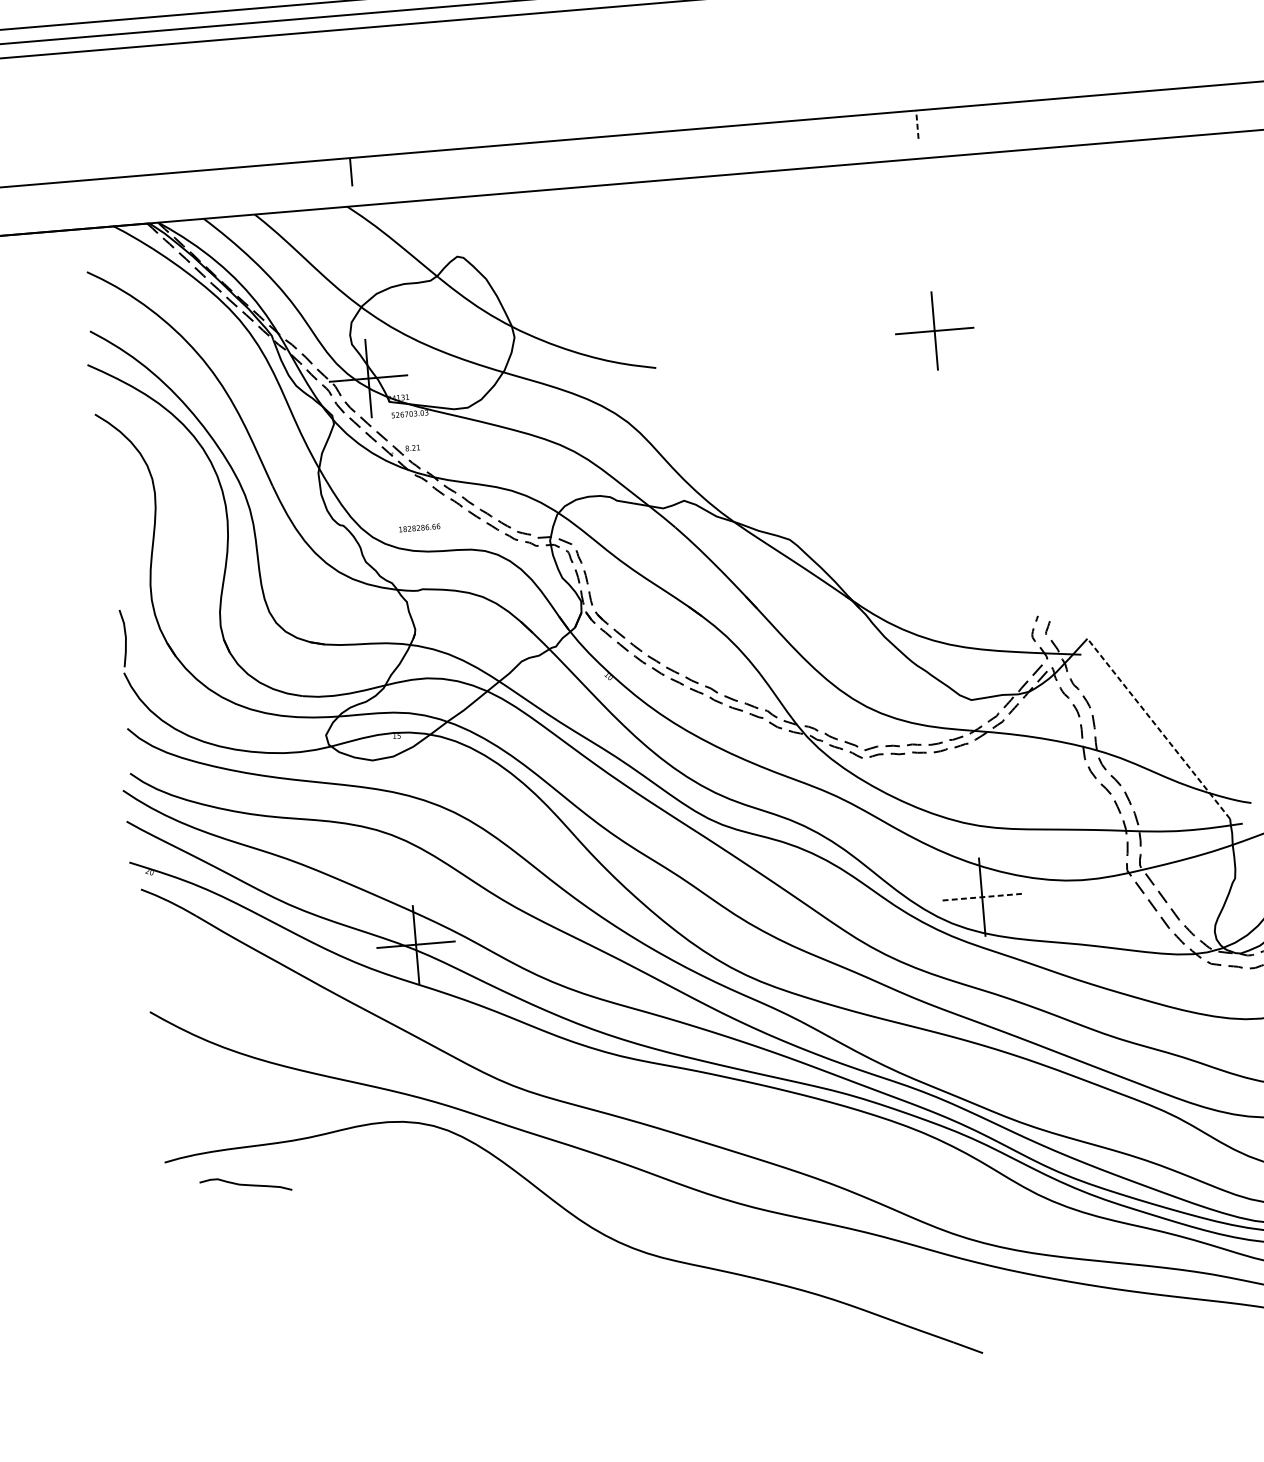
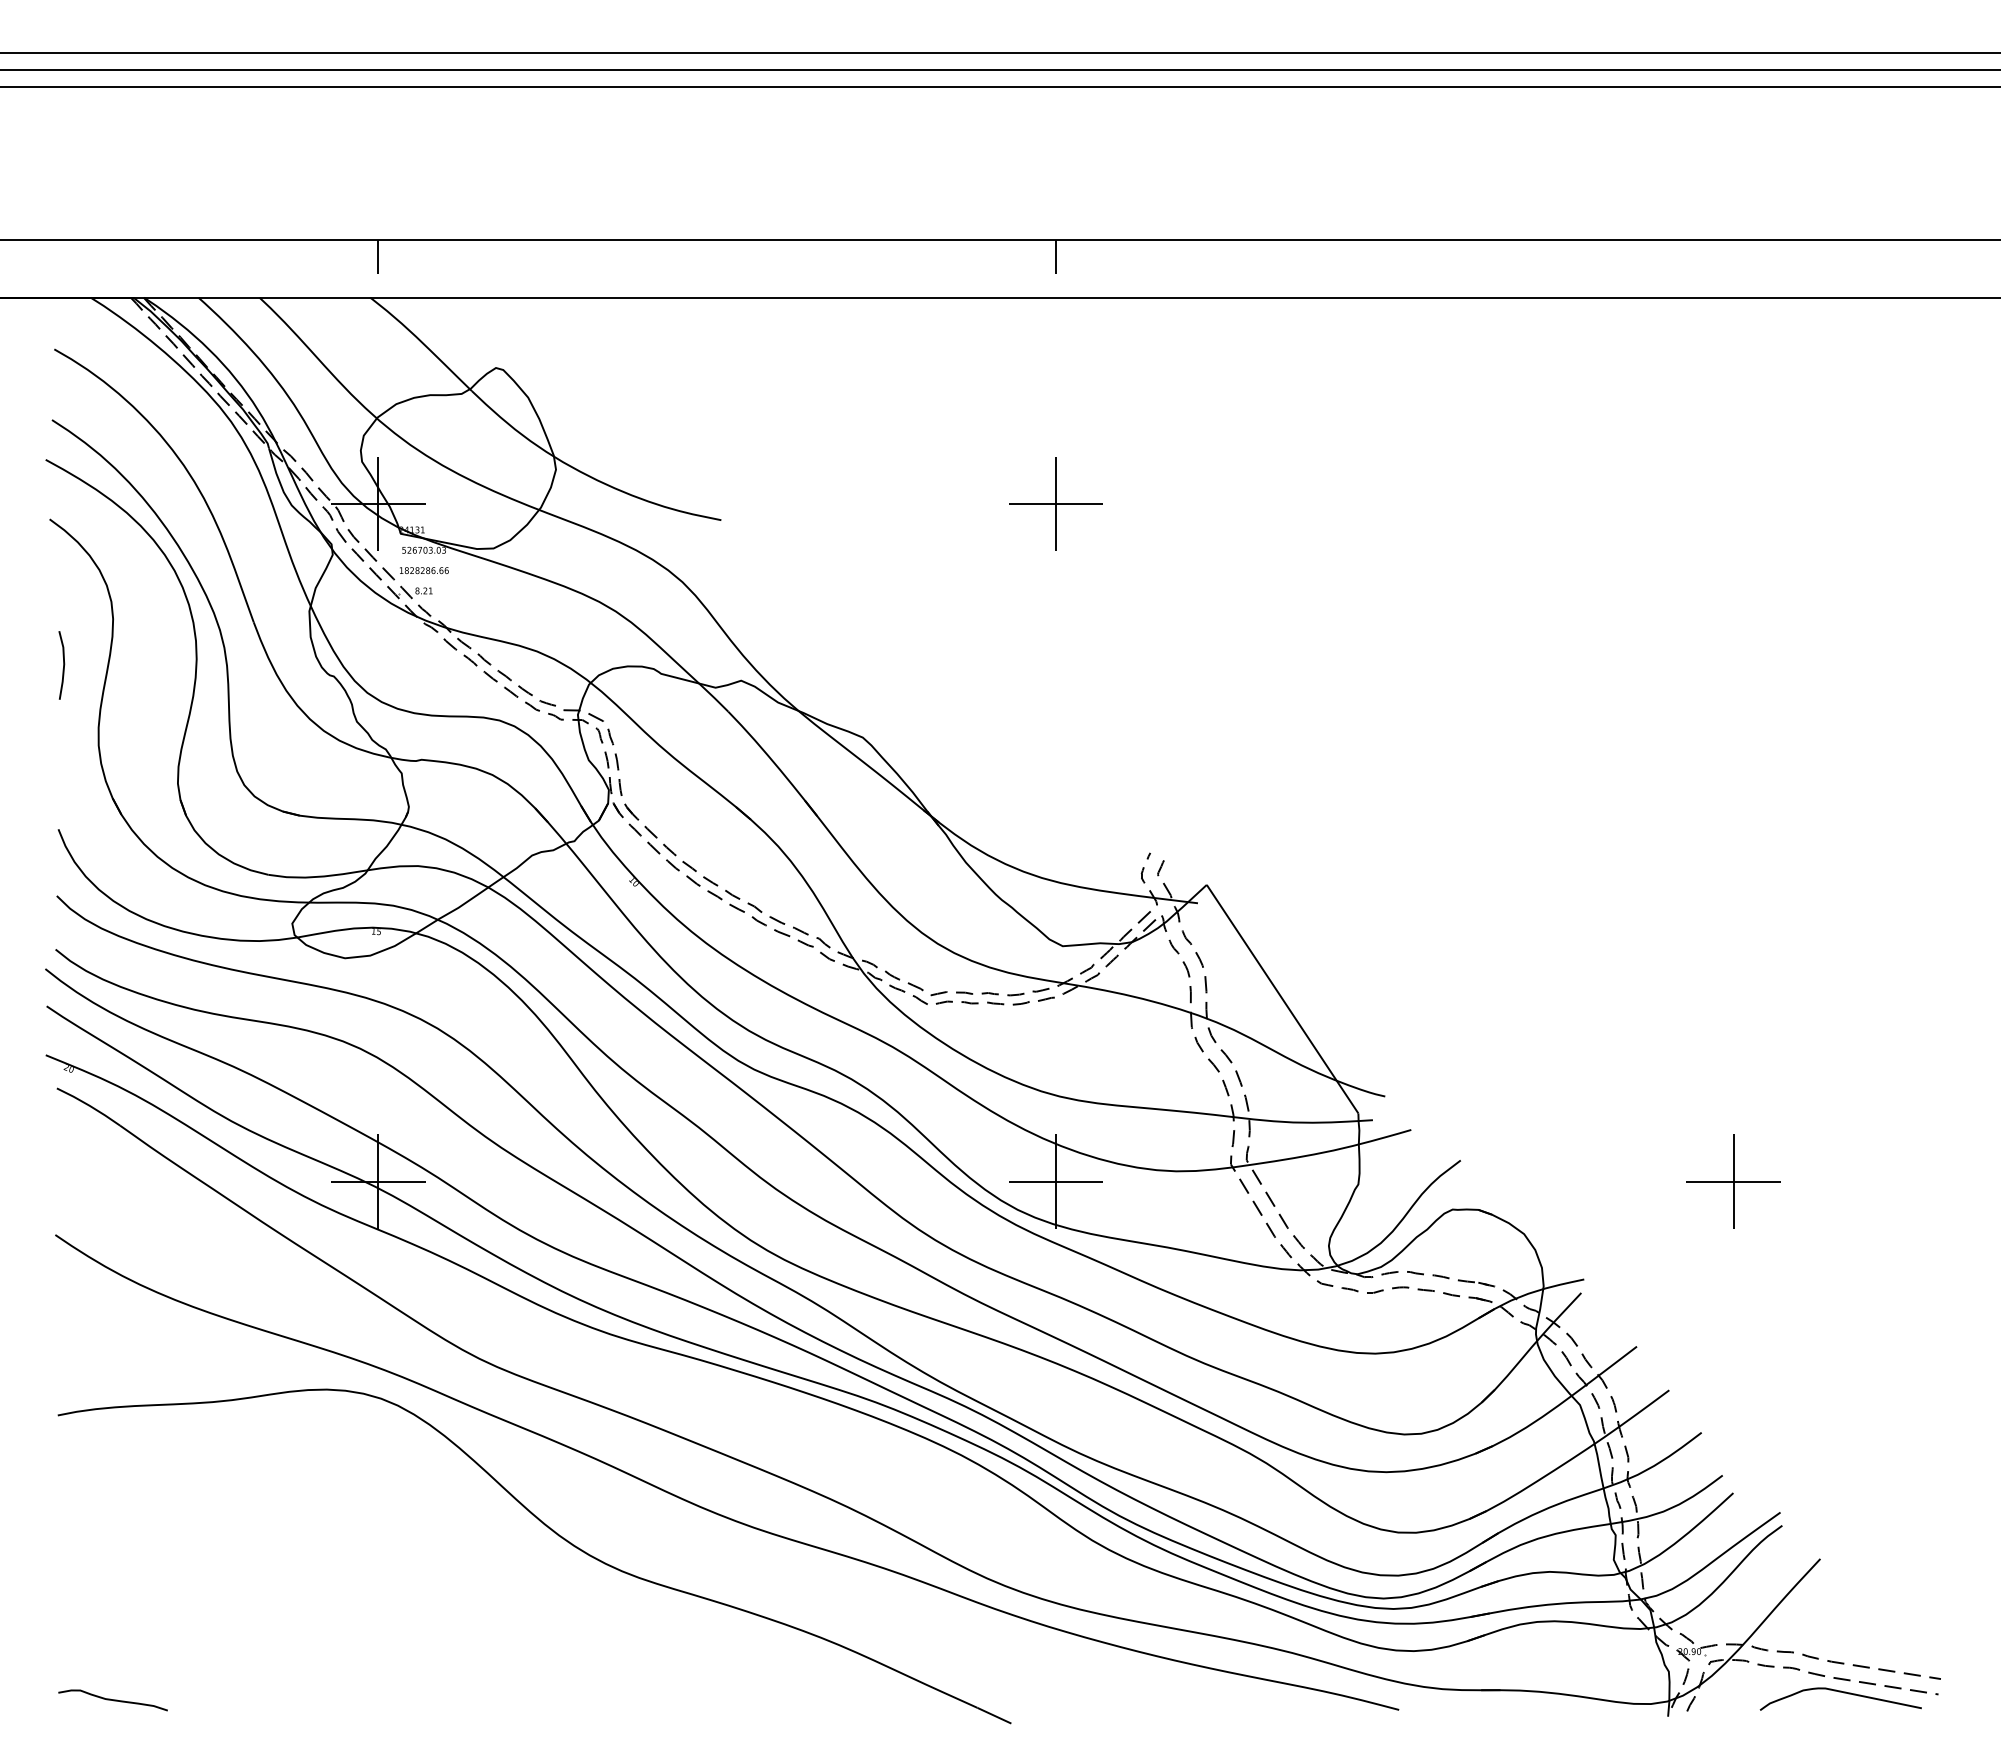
line: (917, 125) -> (1055, 257), dashed -> solid
text: (419, 527) -> (424, 570), moved
line: (125, 638) -> (63, 665), moved
line: (1158, 728) -> (1282, 998), dashed -> solid
line: (981, 897) -> (1055, 1181), dashed -> solid
curve: (245, 1185) -> (112, 1700), moved

